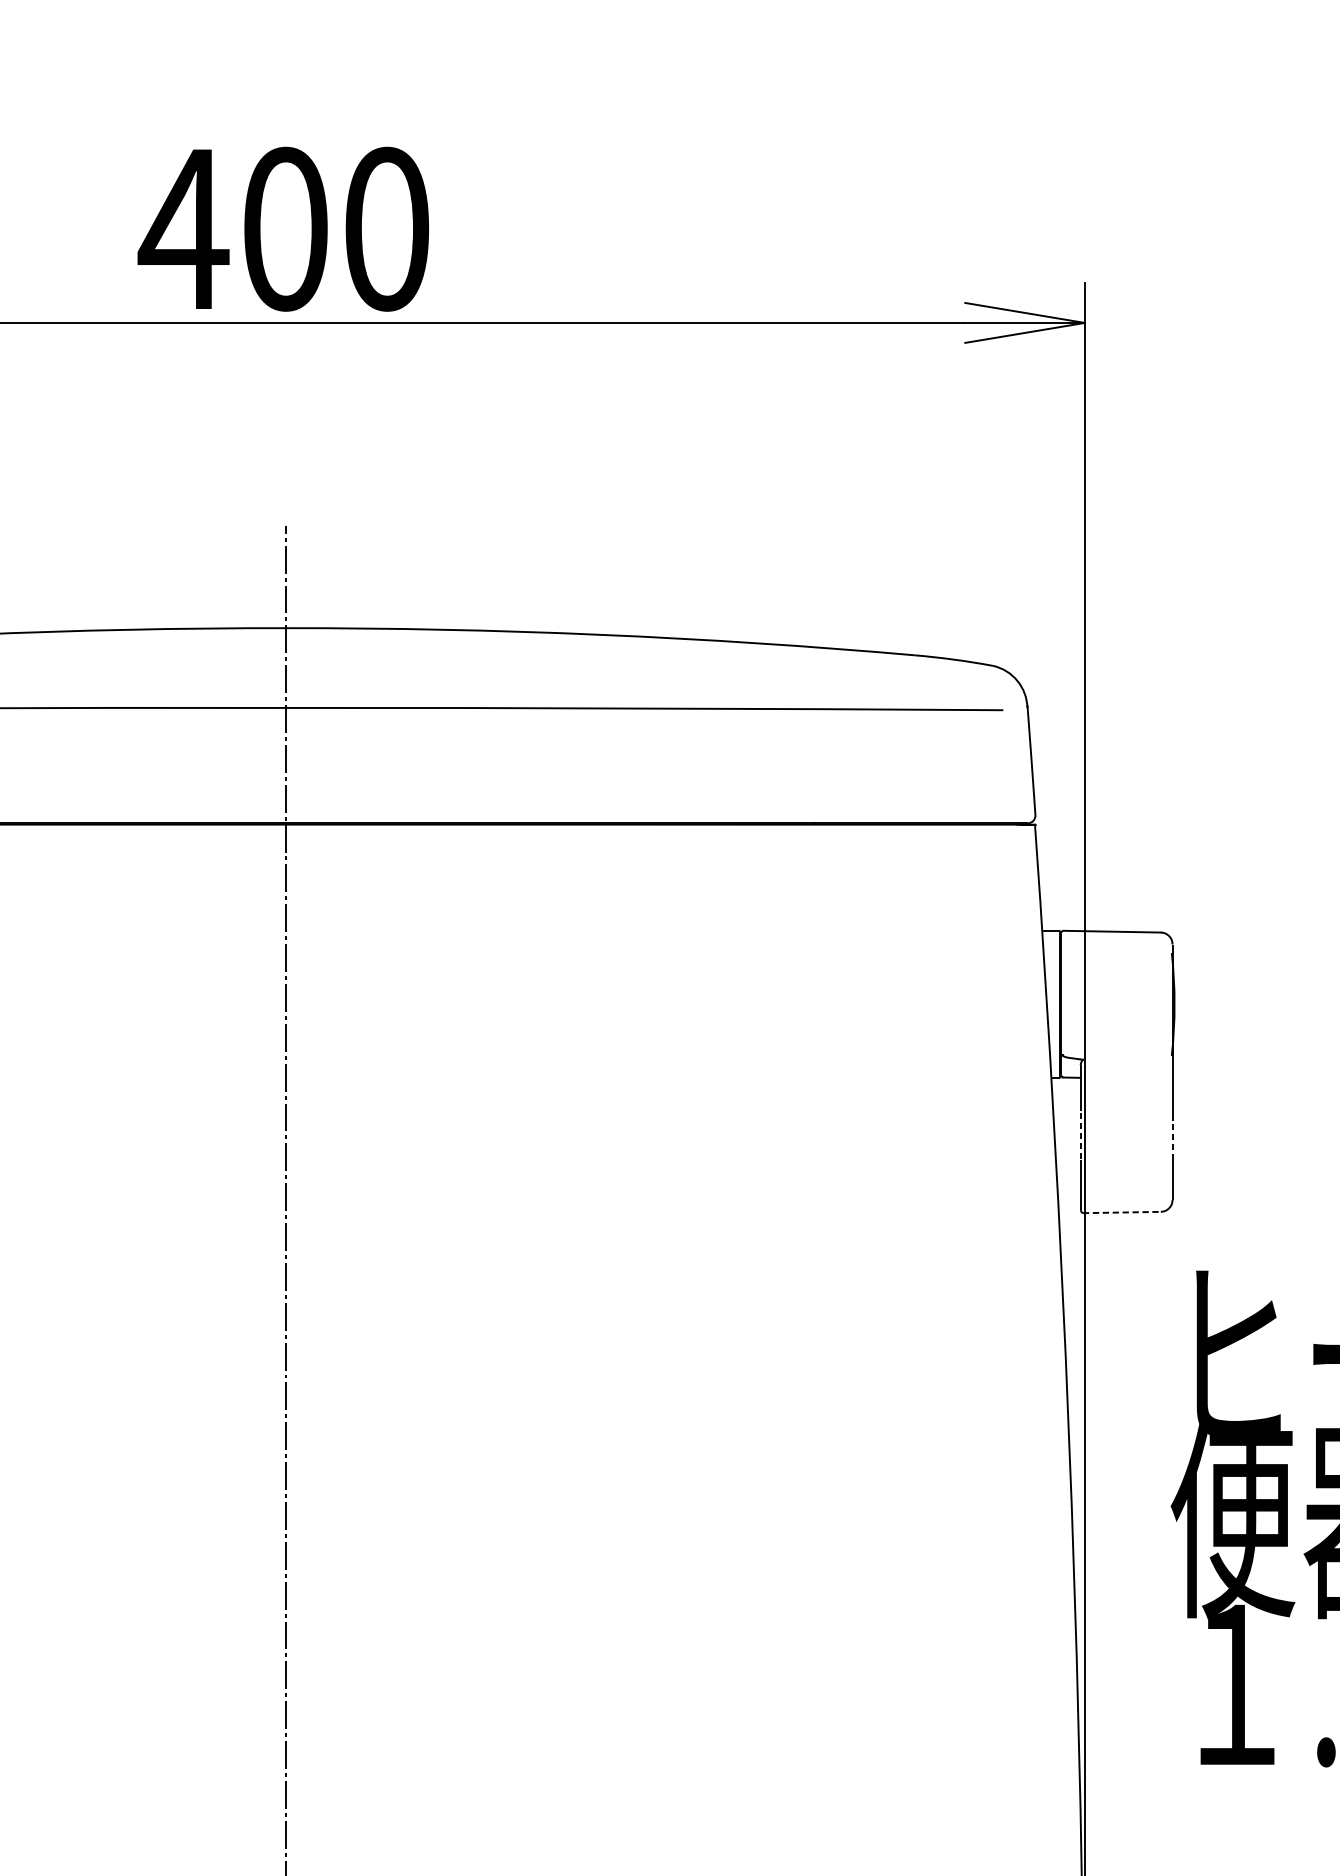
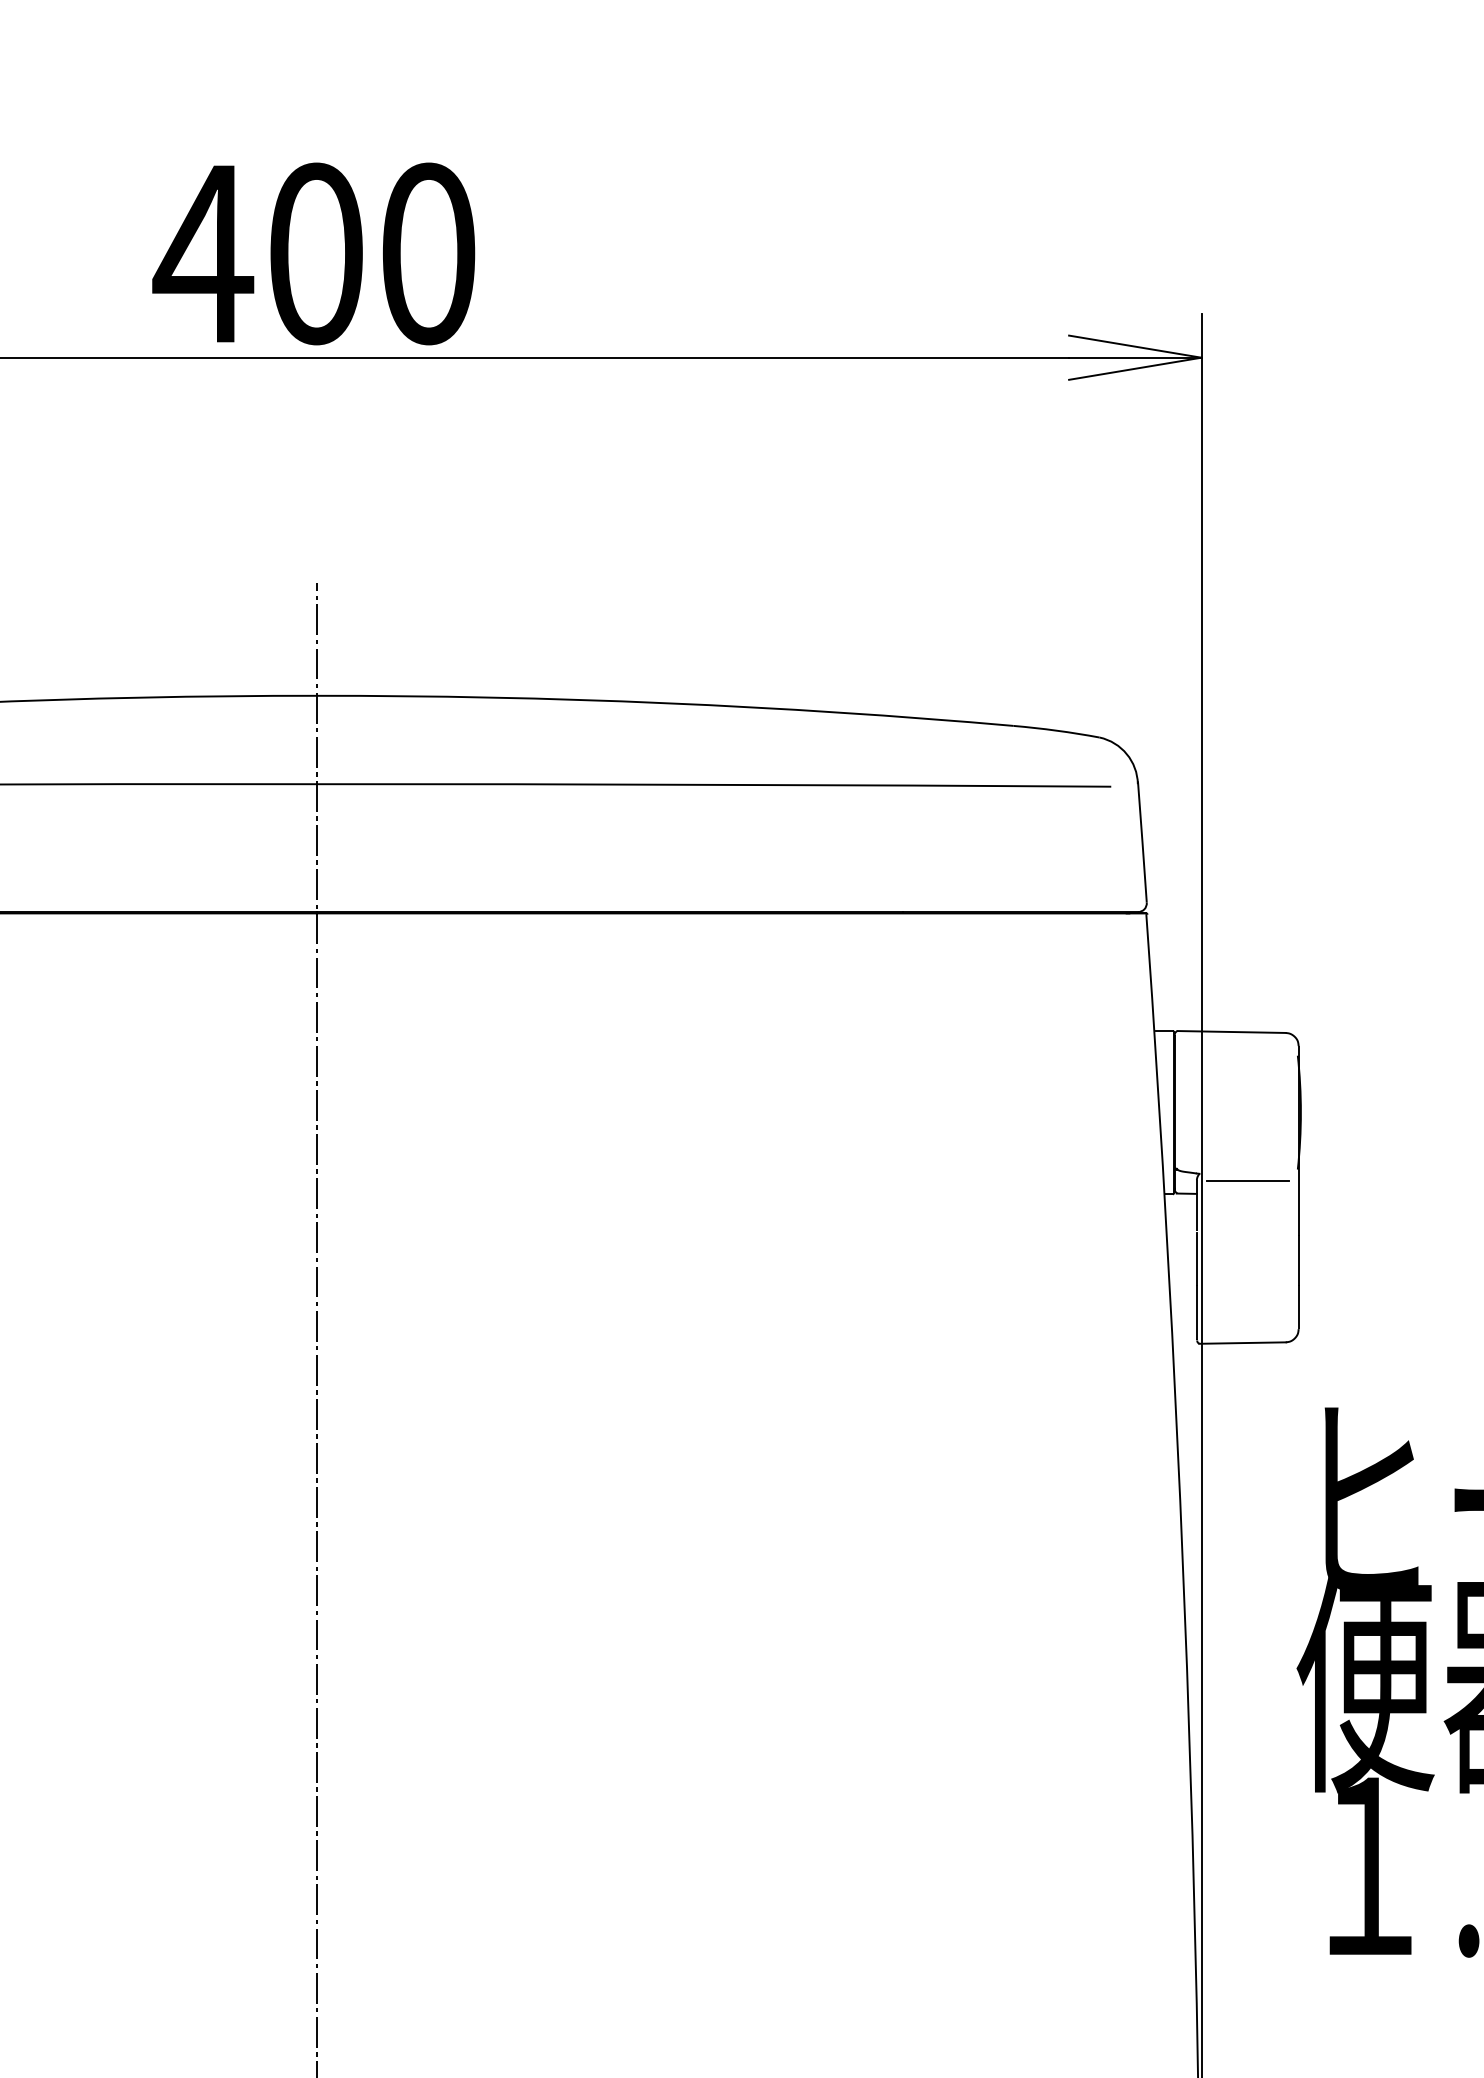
line: (1126, 1066) -> (1247, 1181), added
line: (1080, 1137) -> (1196, 1259), dashed -> solid
line: (1172, 1137) -> (1298, 1260), dashed -> solid
line: (1122, 1212) -> (1243, 1343), dashed -> solid

